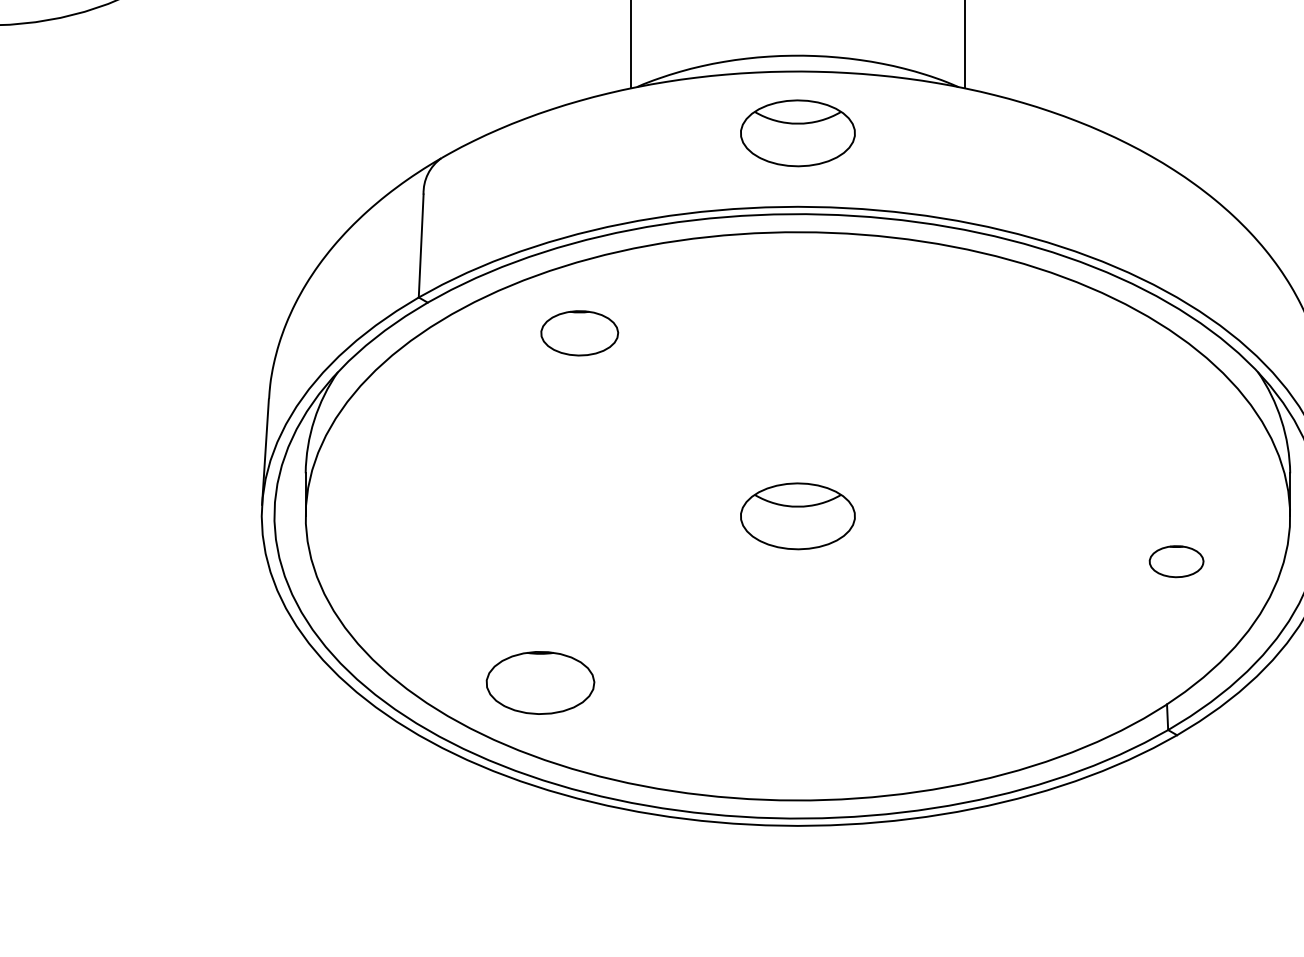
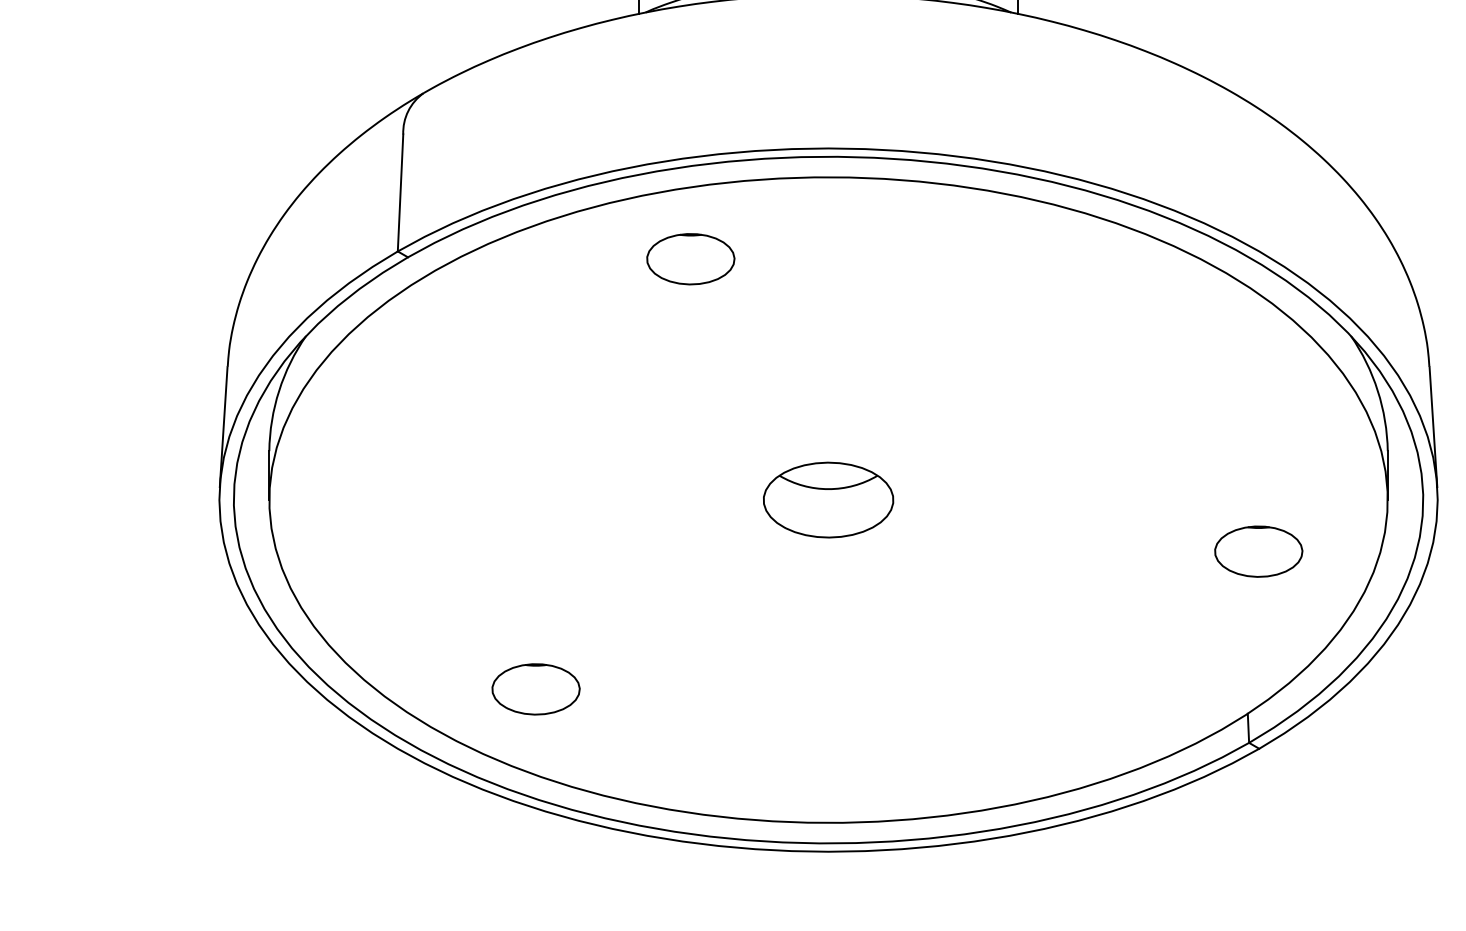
part: (797, 133) -> (828, 65), removed
part: (579, 333) -> (690, 259), moved
part: (1176, 561) -> (1258, 551), size x1.43
part: (540, 682) -> (536, 688), size x0.71

